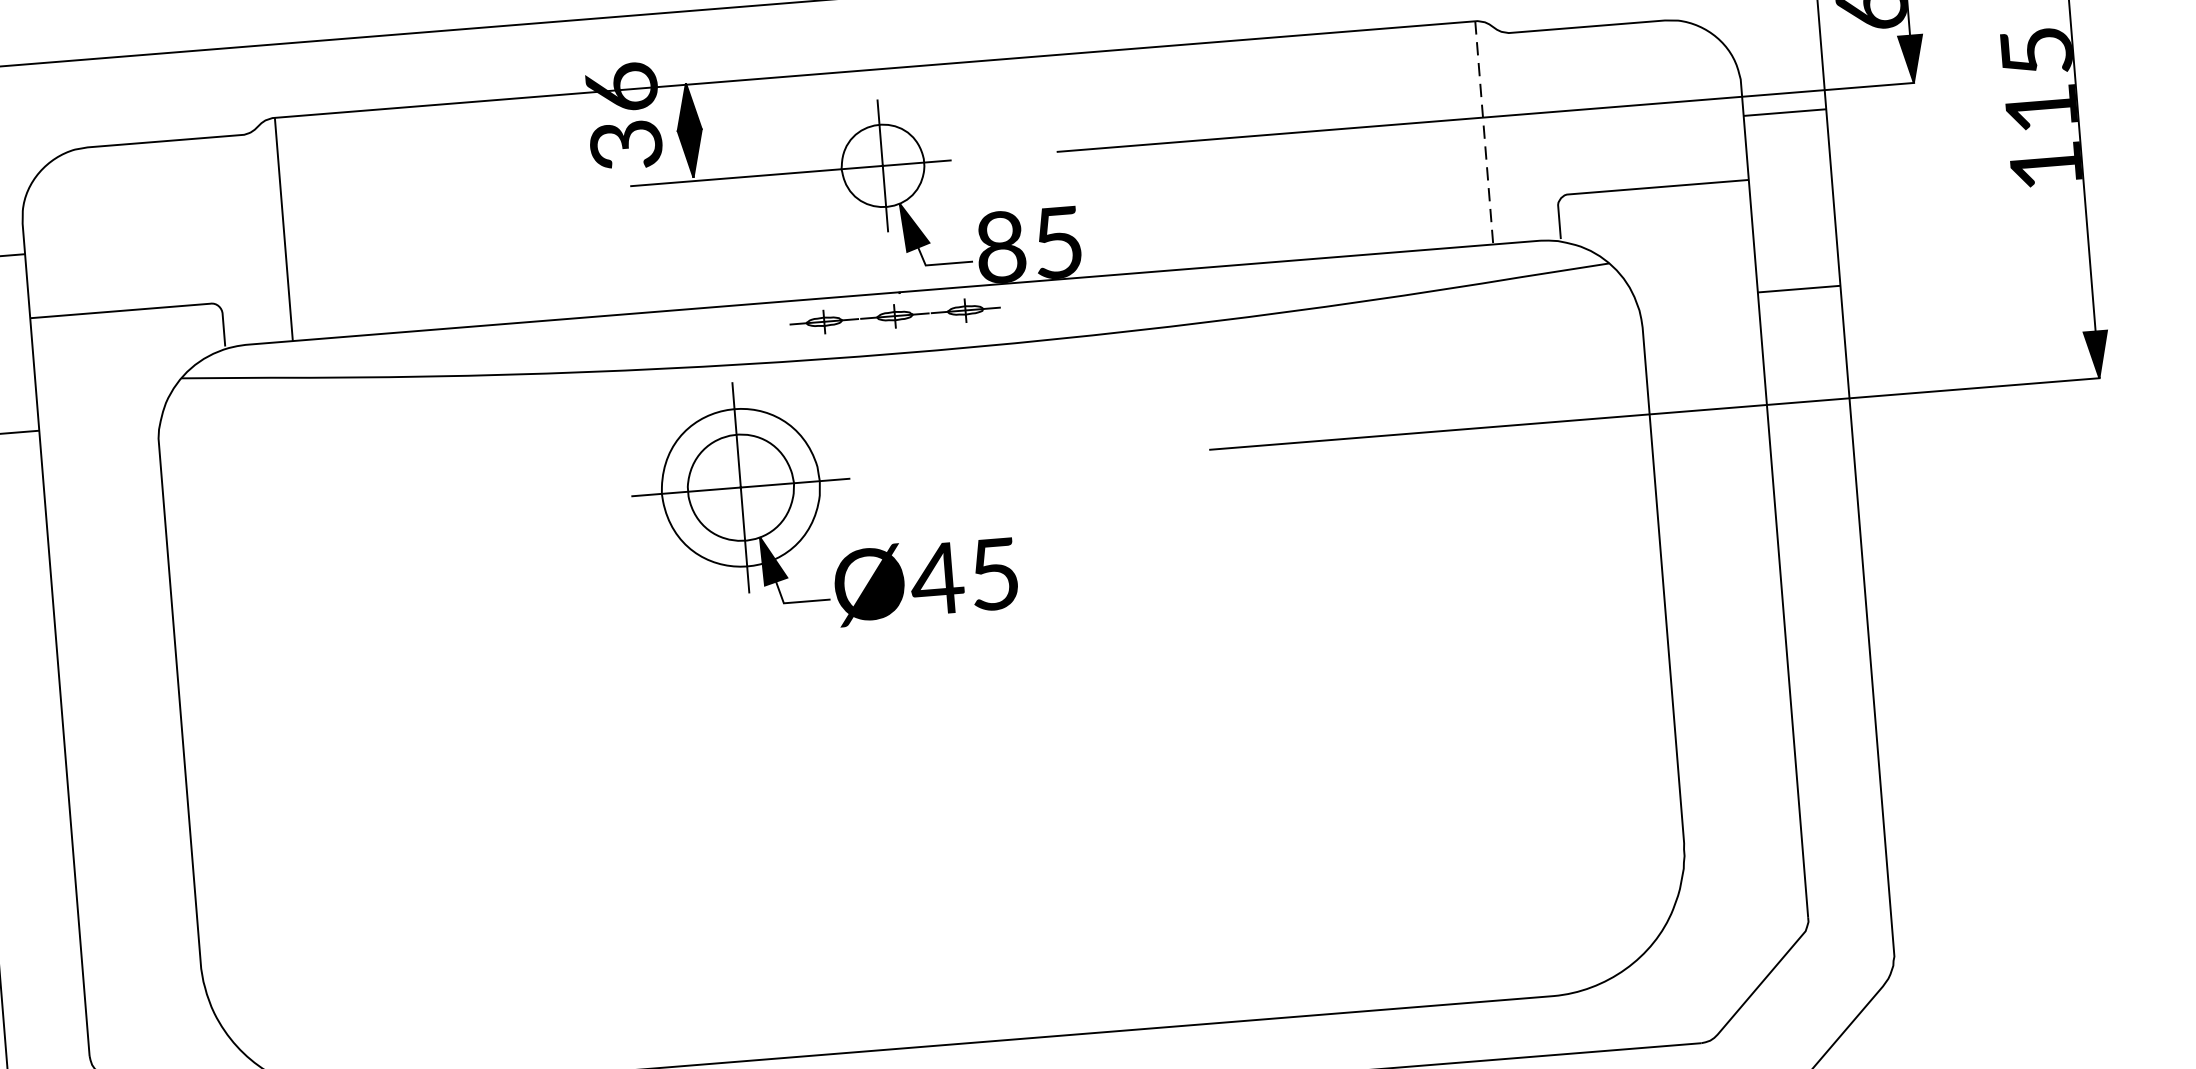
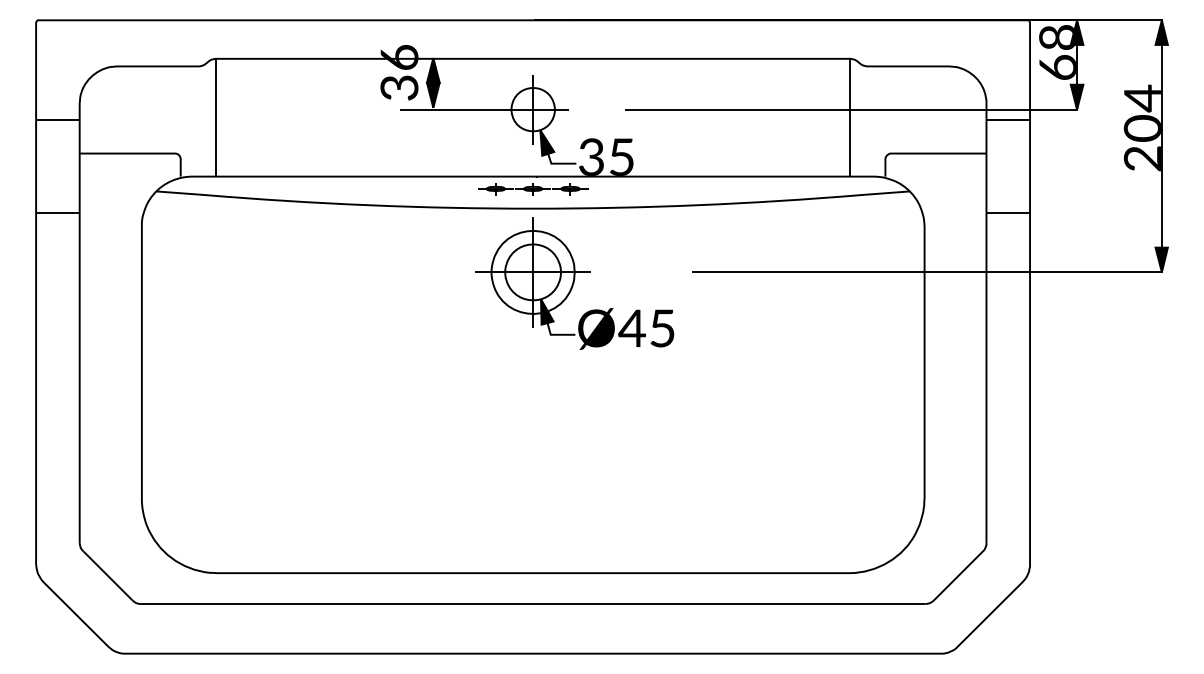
text: (2038, 106) -> (1141, 127), 115 -> 204
line: (1483, 132) -> (849, 117), dashed -> solid
text: (1000, 245) -> (591, 156), 85 -> 35
part: (821, 502) -> (574, 283), moved

